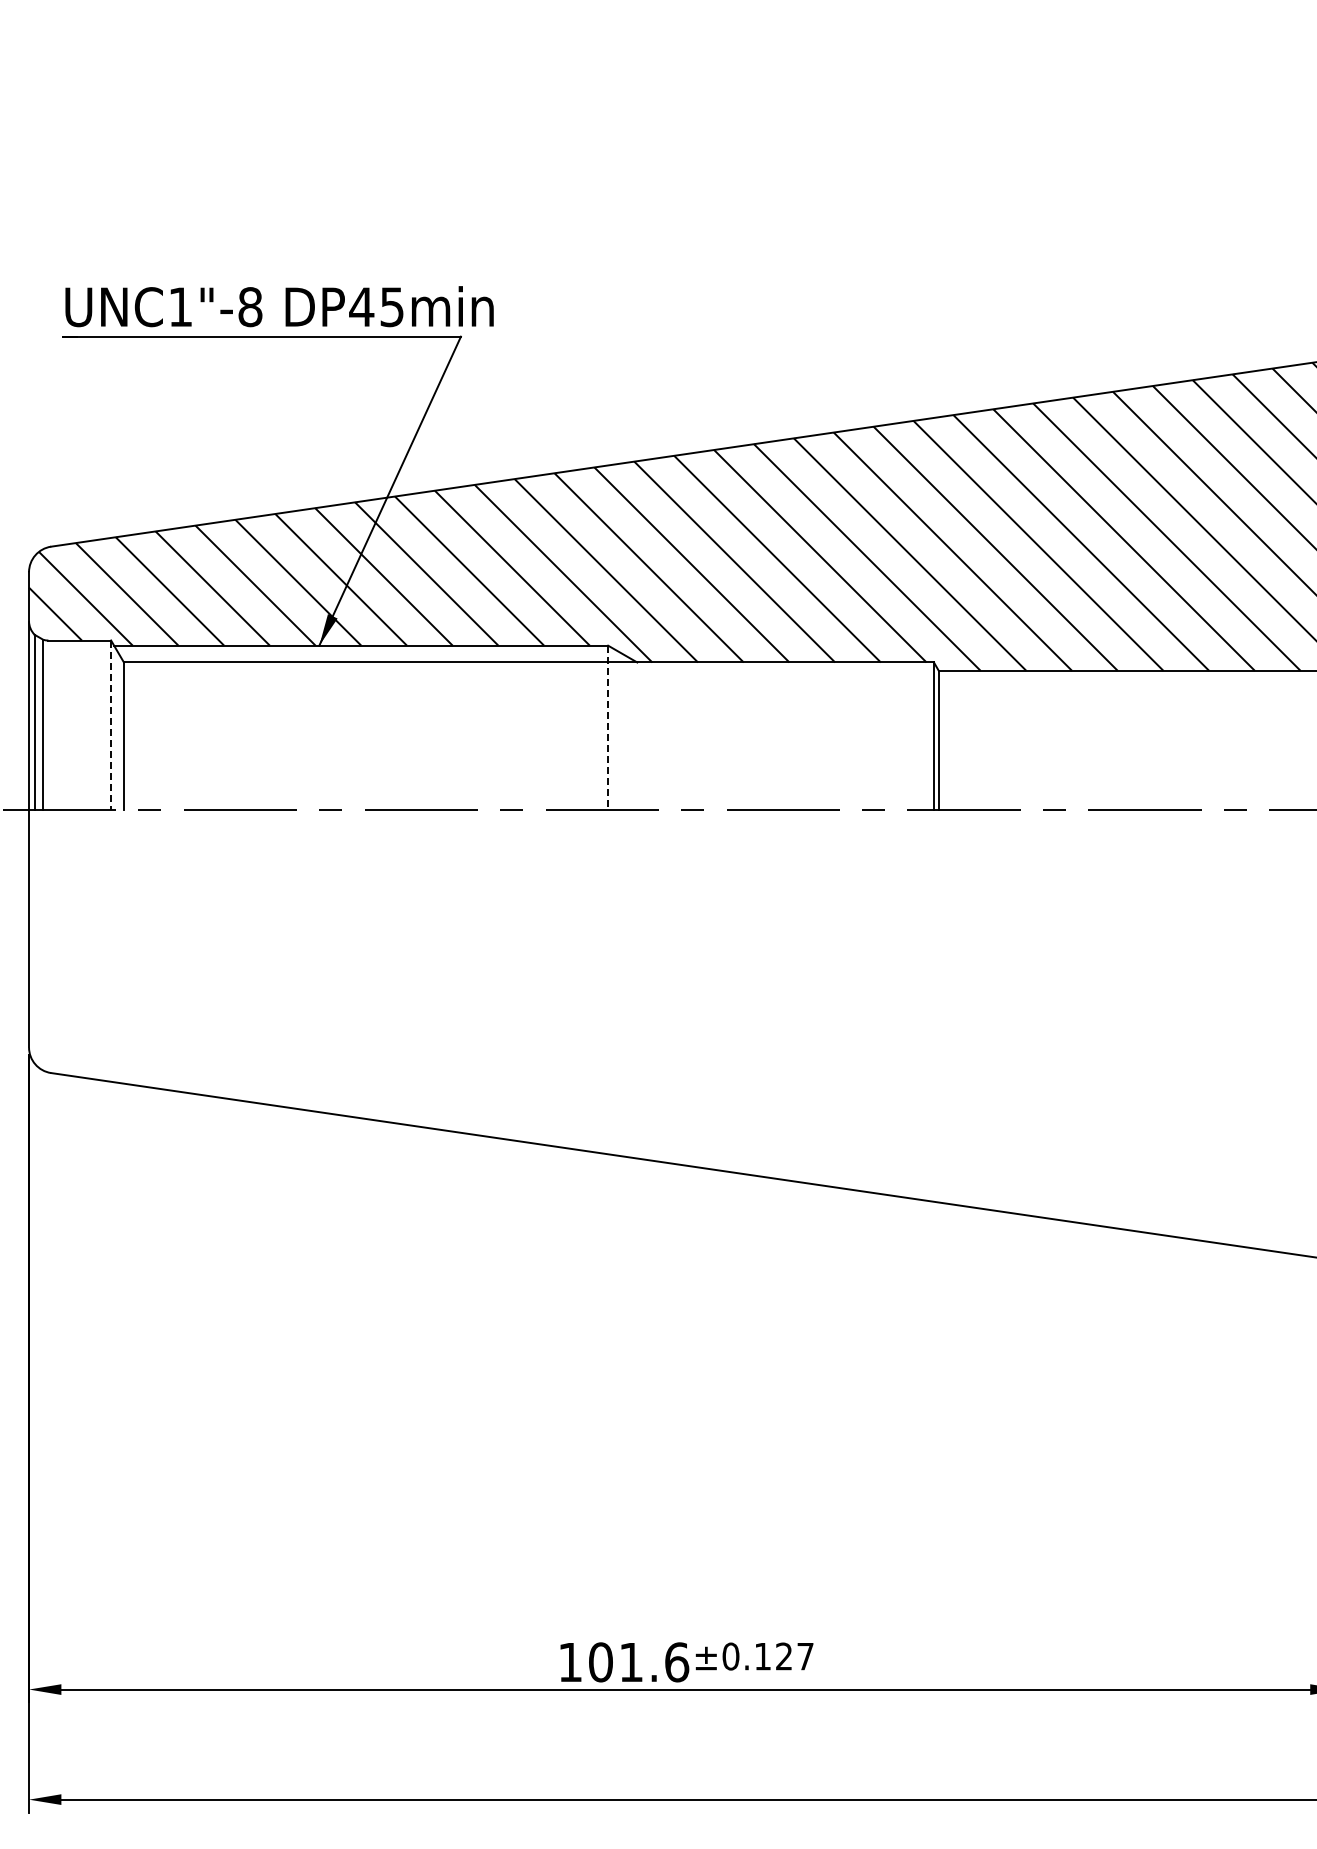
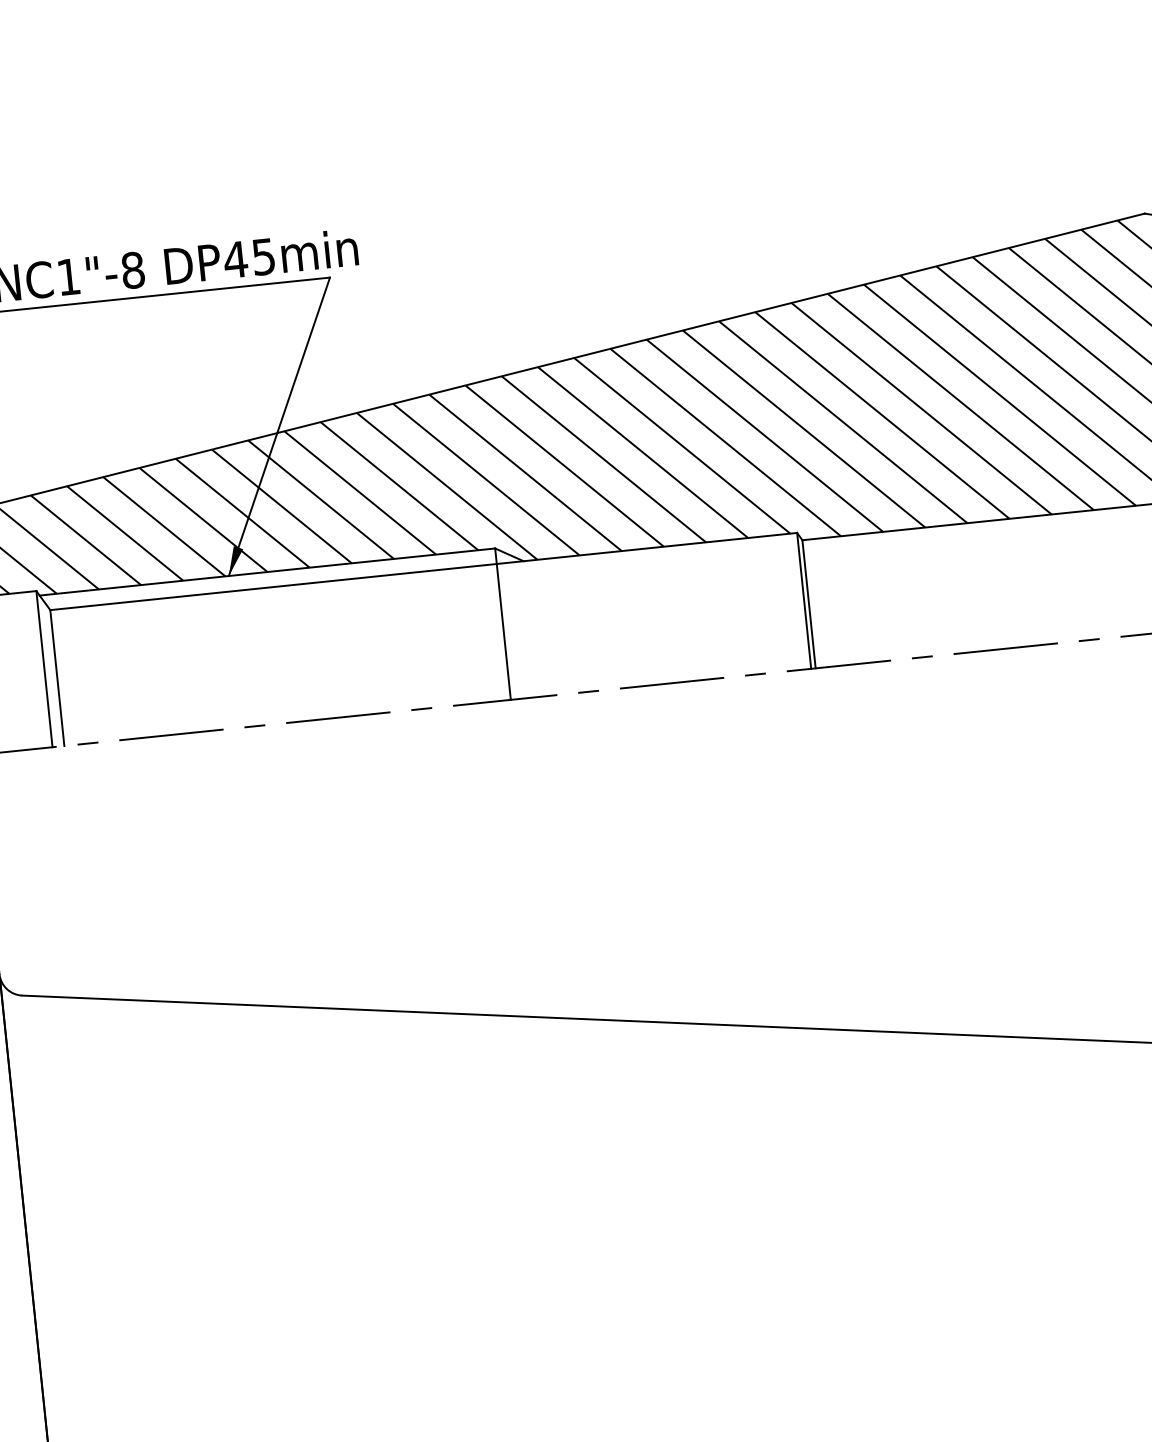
line: (111, 725) -> (44, 669), dashed -> solid
line: (608, 728) -> (503, 624), dashed -> solid

